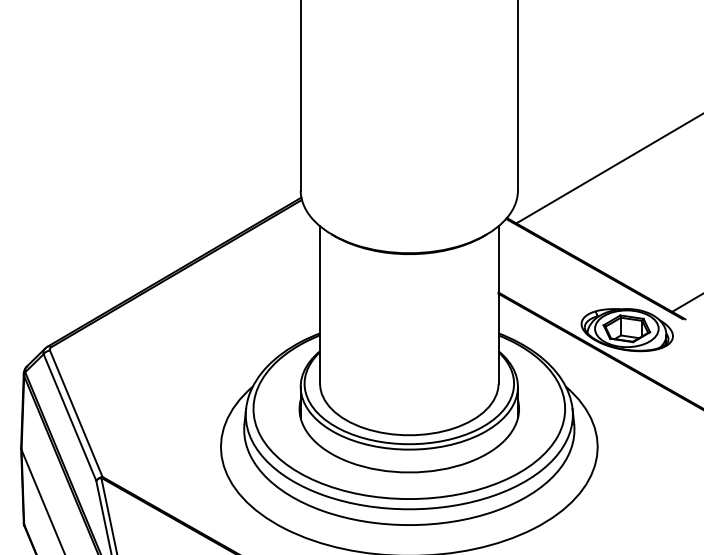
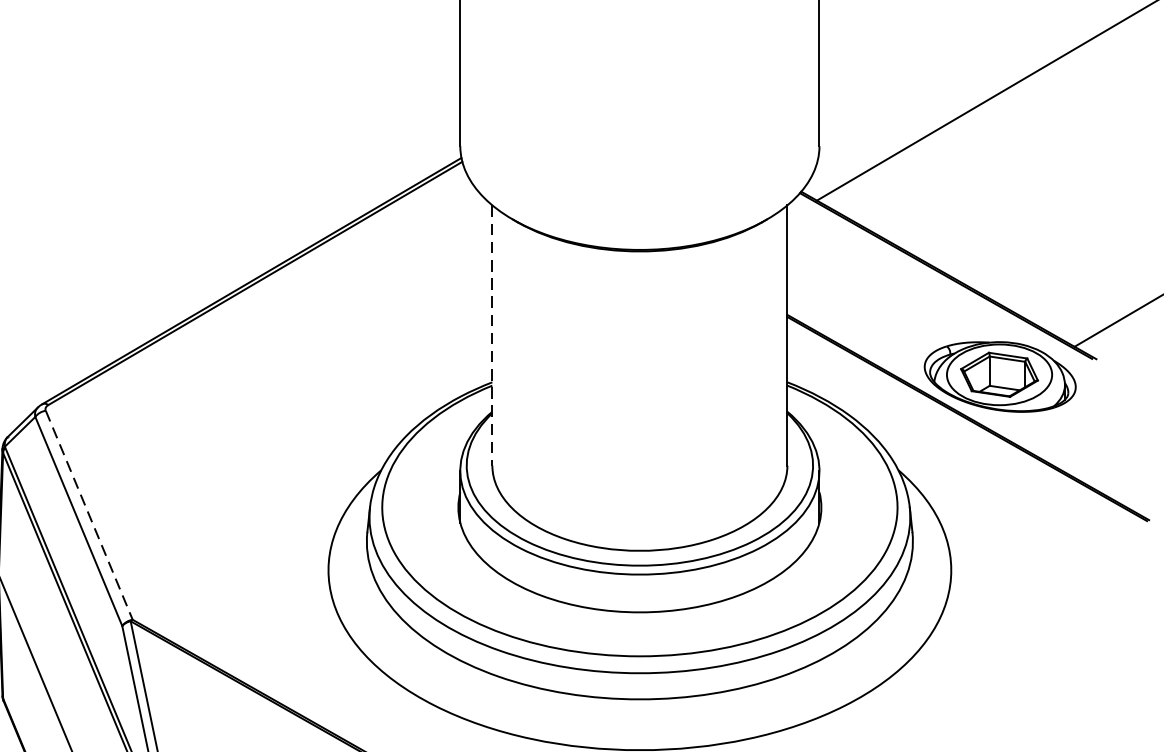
line: (320, 305) -> (493, 336), solid -> dashed
line: (76, 414) -> (89, 516), solid -> dashed

